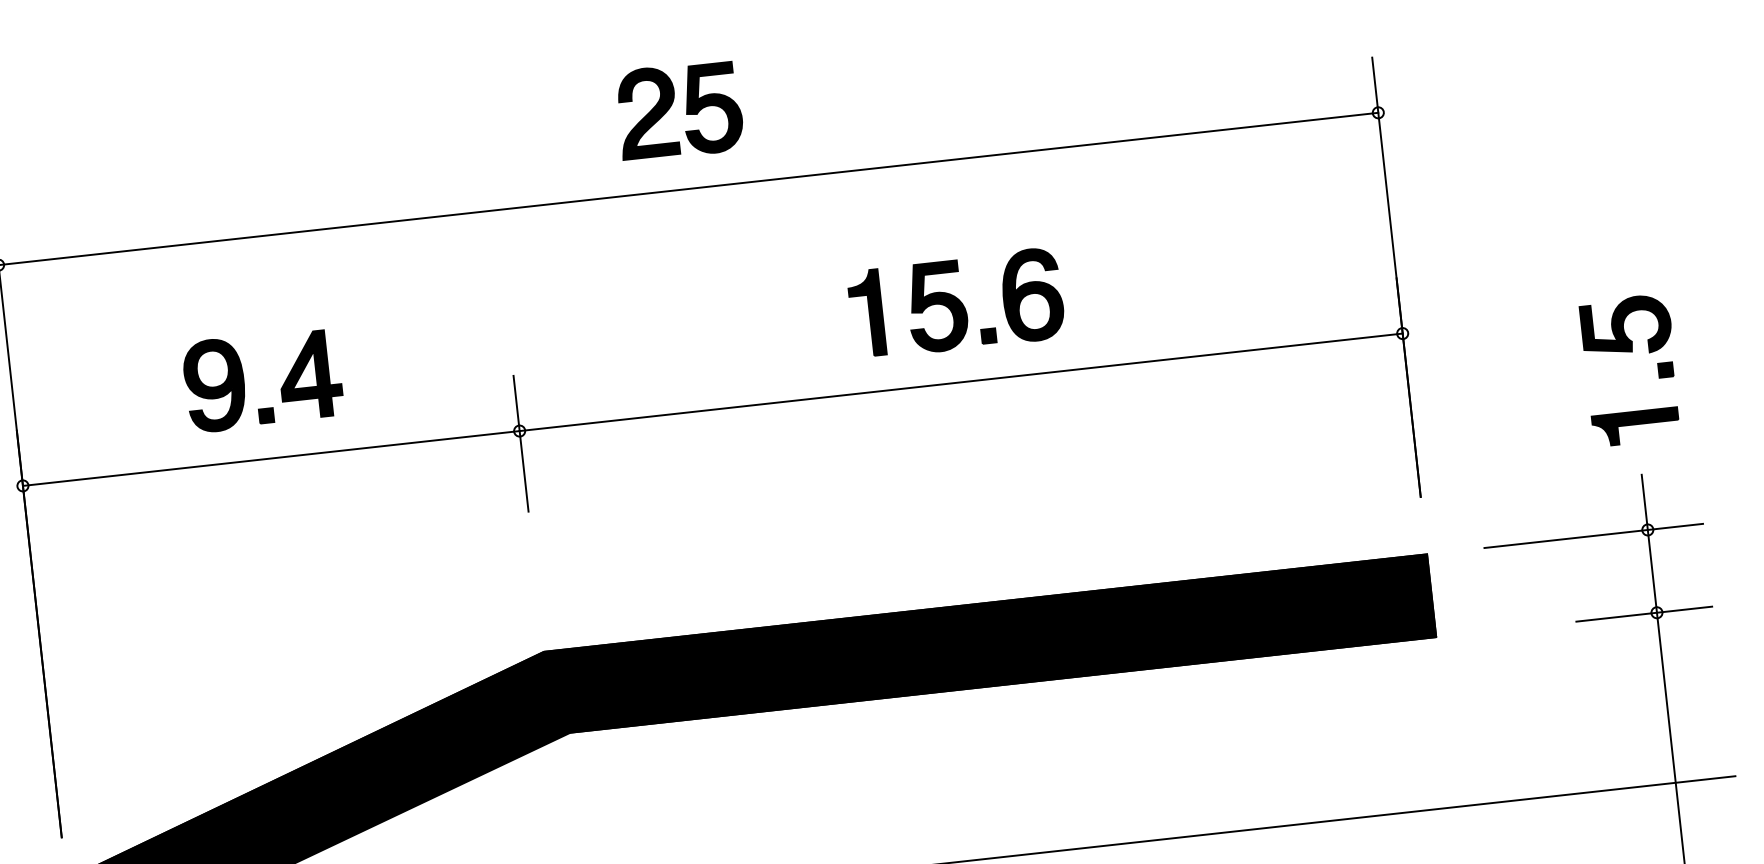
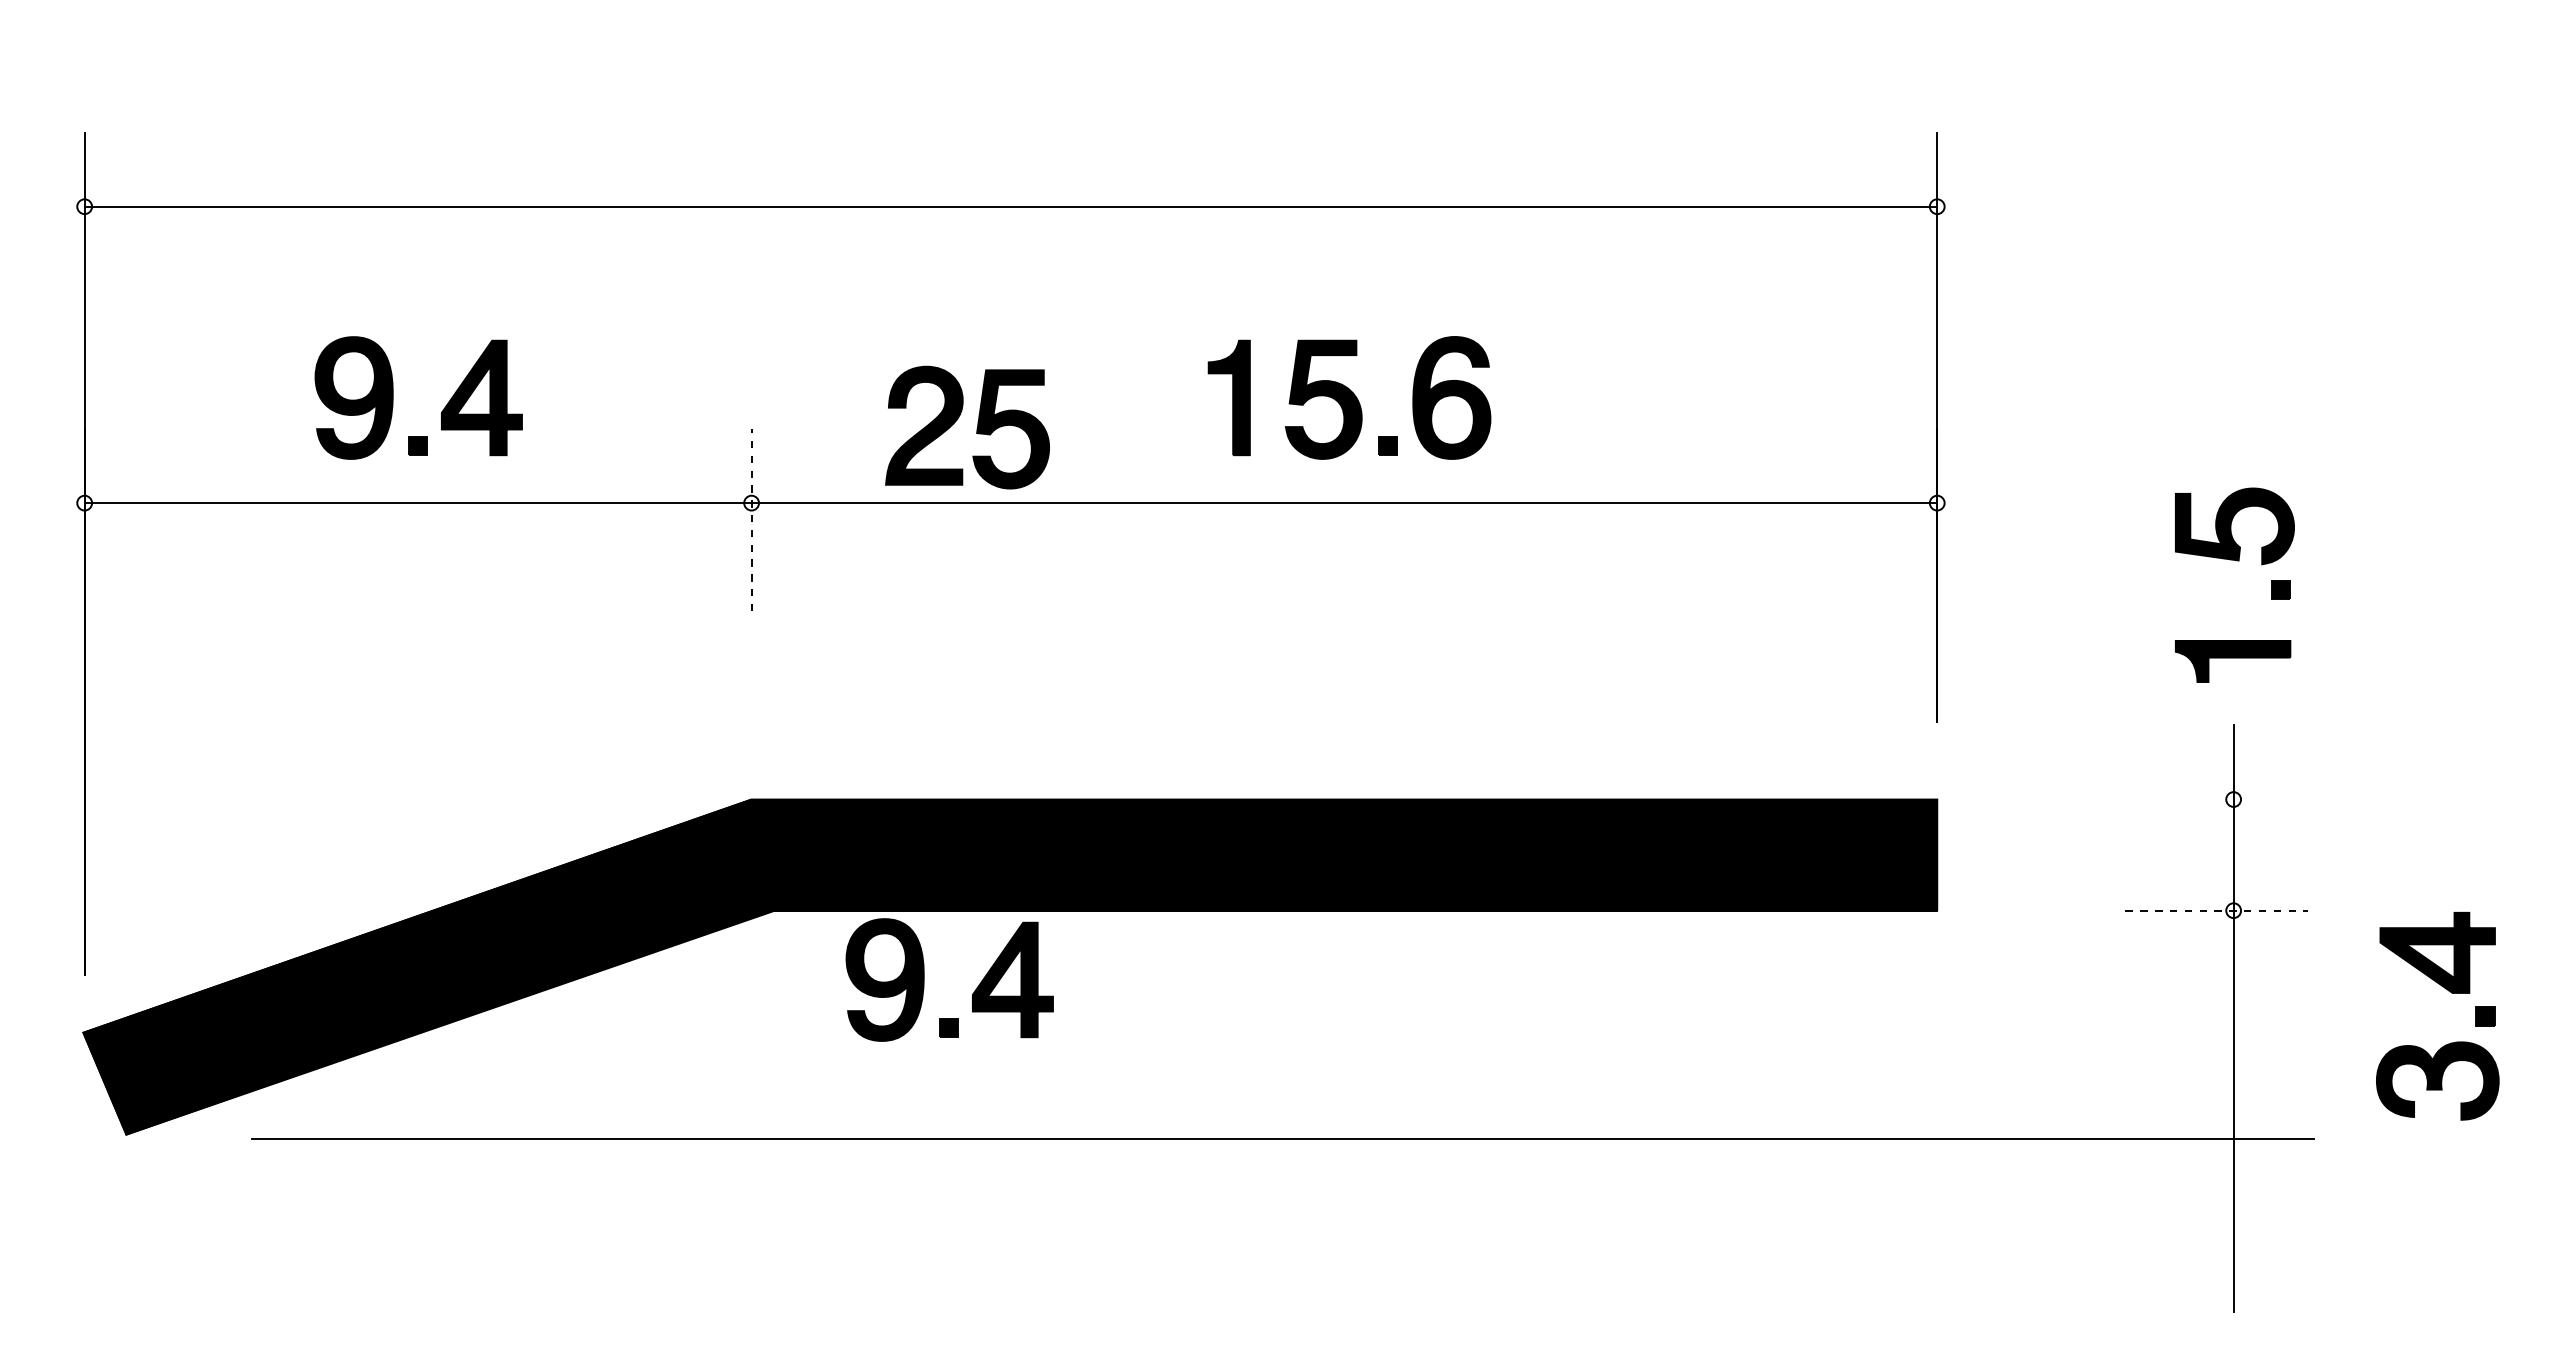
part: (686, 110) -> (976, 428), moved
line: (520, 443) -> (751, 519), solid -> dashed
line: (1593, 535) -> (2160, 799), removed
line: (1644, 613) -> (2217, 910), solid -> dashed
part: (687, 771) -> (924, 979), added

